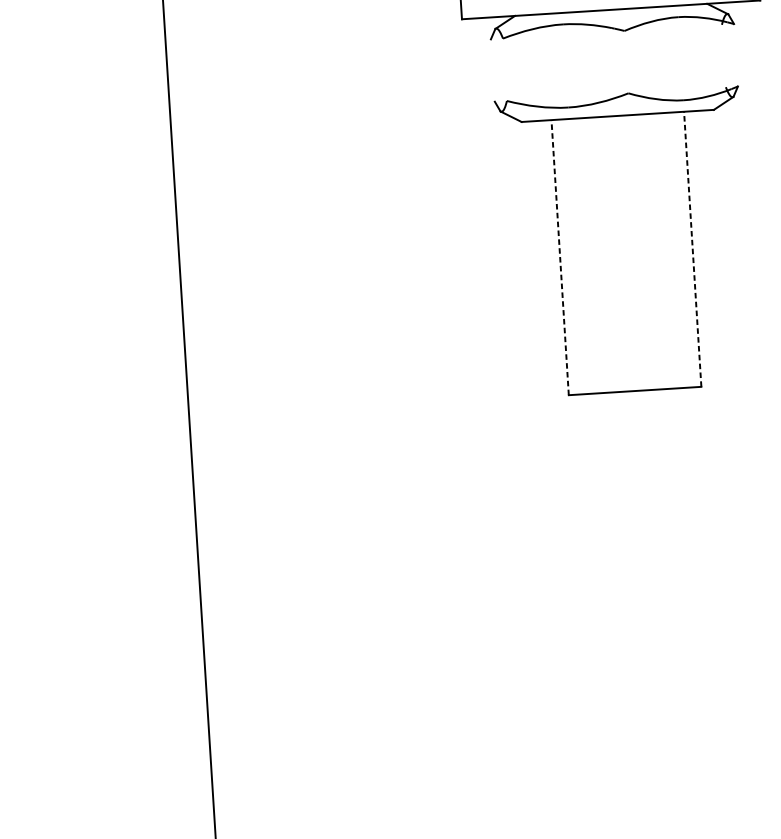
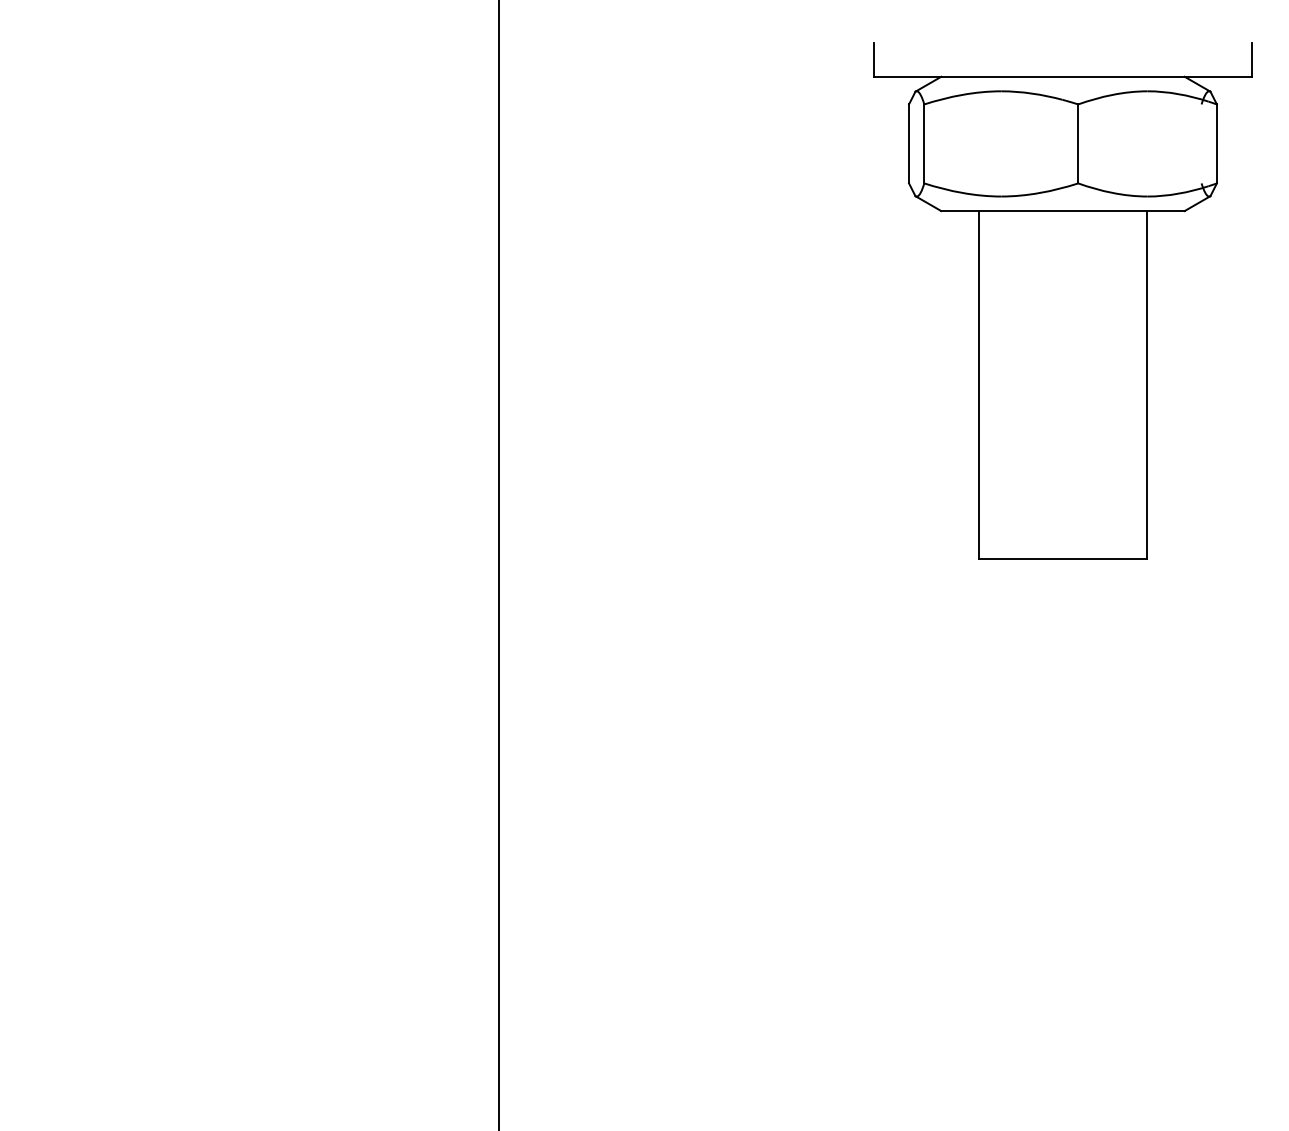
line: (735, 54) -> (1216, 143), added
line: (626, 61) -> (1078, 143), added
line: (505, 69) -> (924, 143), added
line: (493, 70) -> (909, 143), added
line: (692, 248) -> (1146, 384), dashed -> solid
line: (560, 257) -> (979, 384), dashed -> solid

